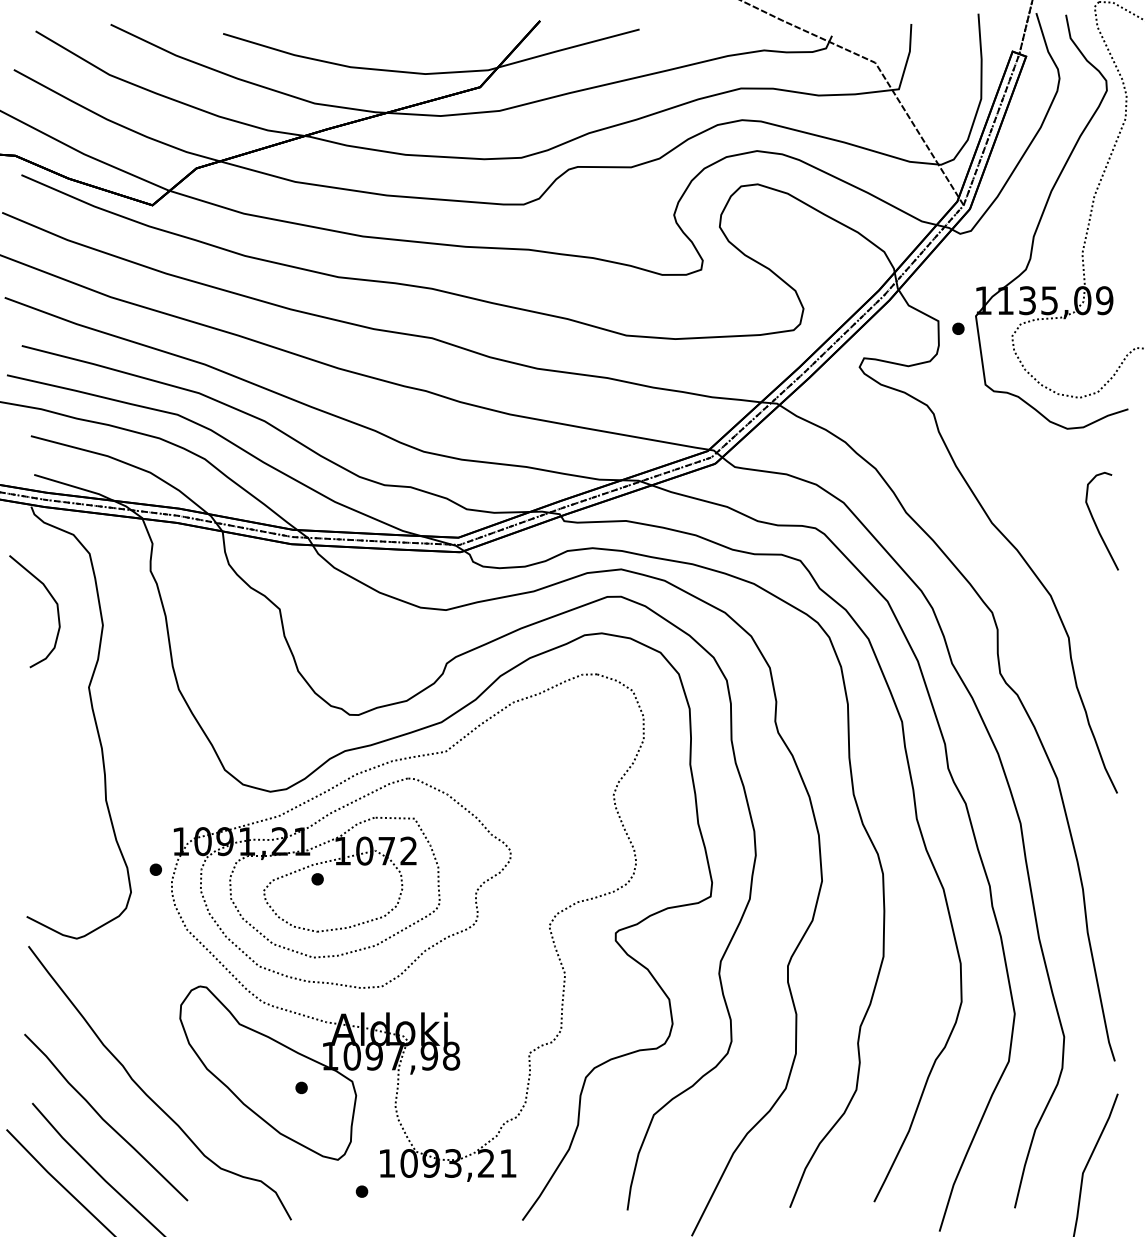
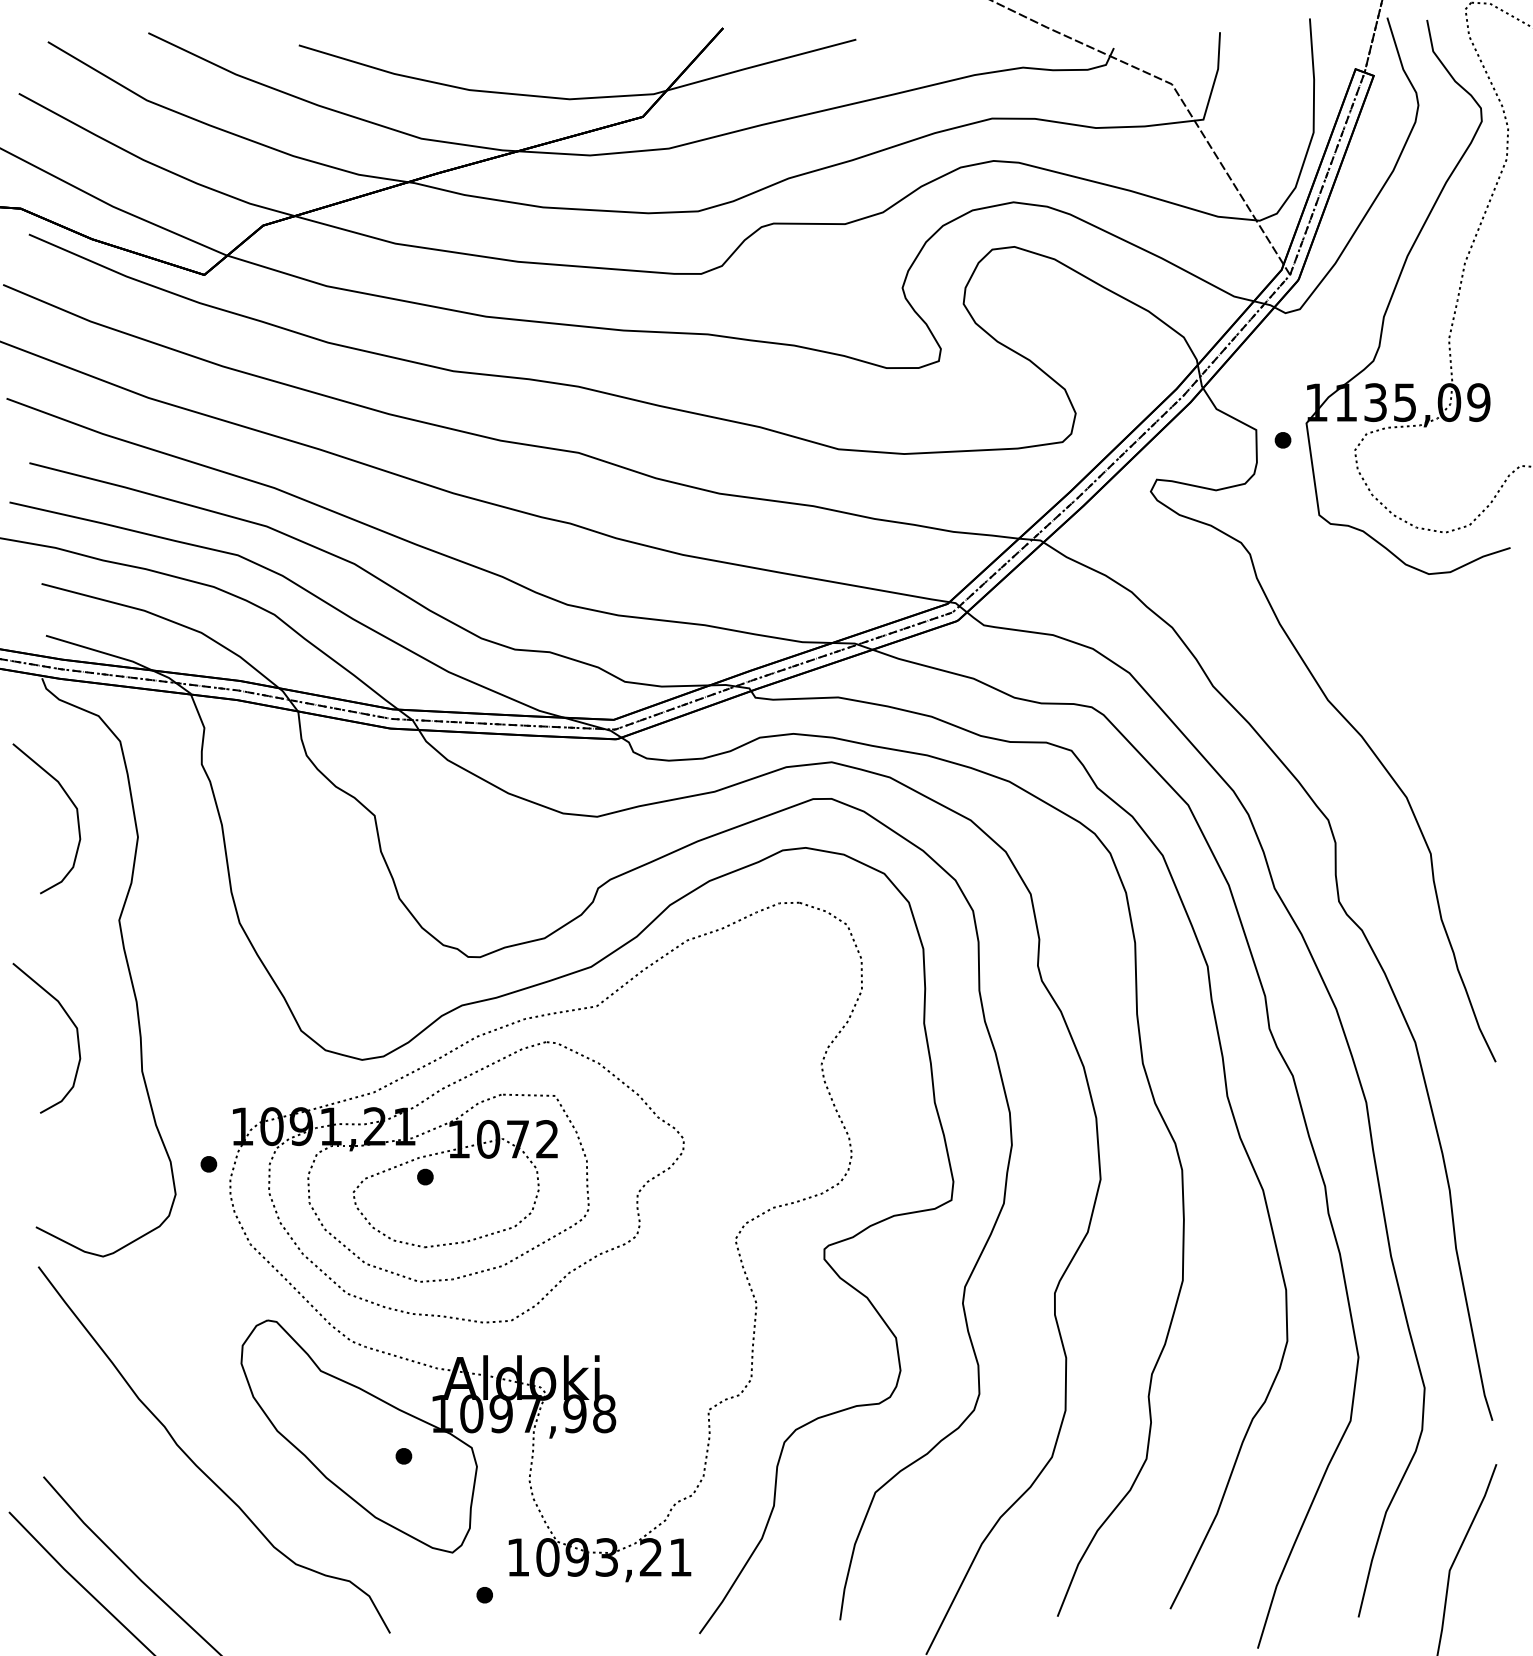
curve: (1096, 523) -> (1467, 700), removed
curve: (50, 760) -> (67, 1018), added
curve: (104, 1119) -> (140, 1498), removed

